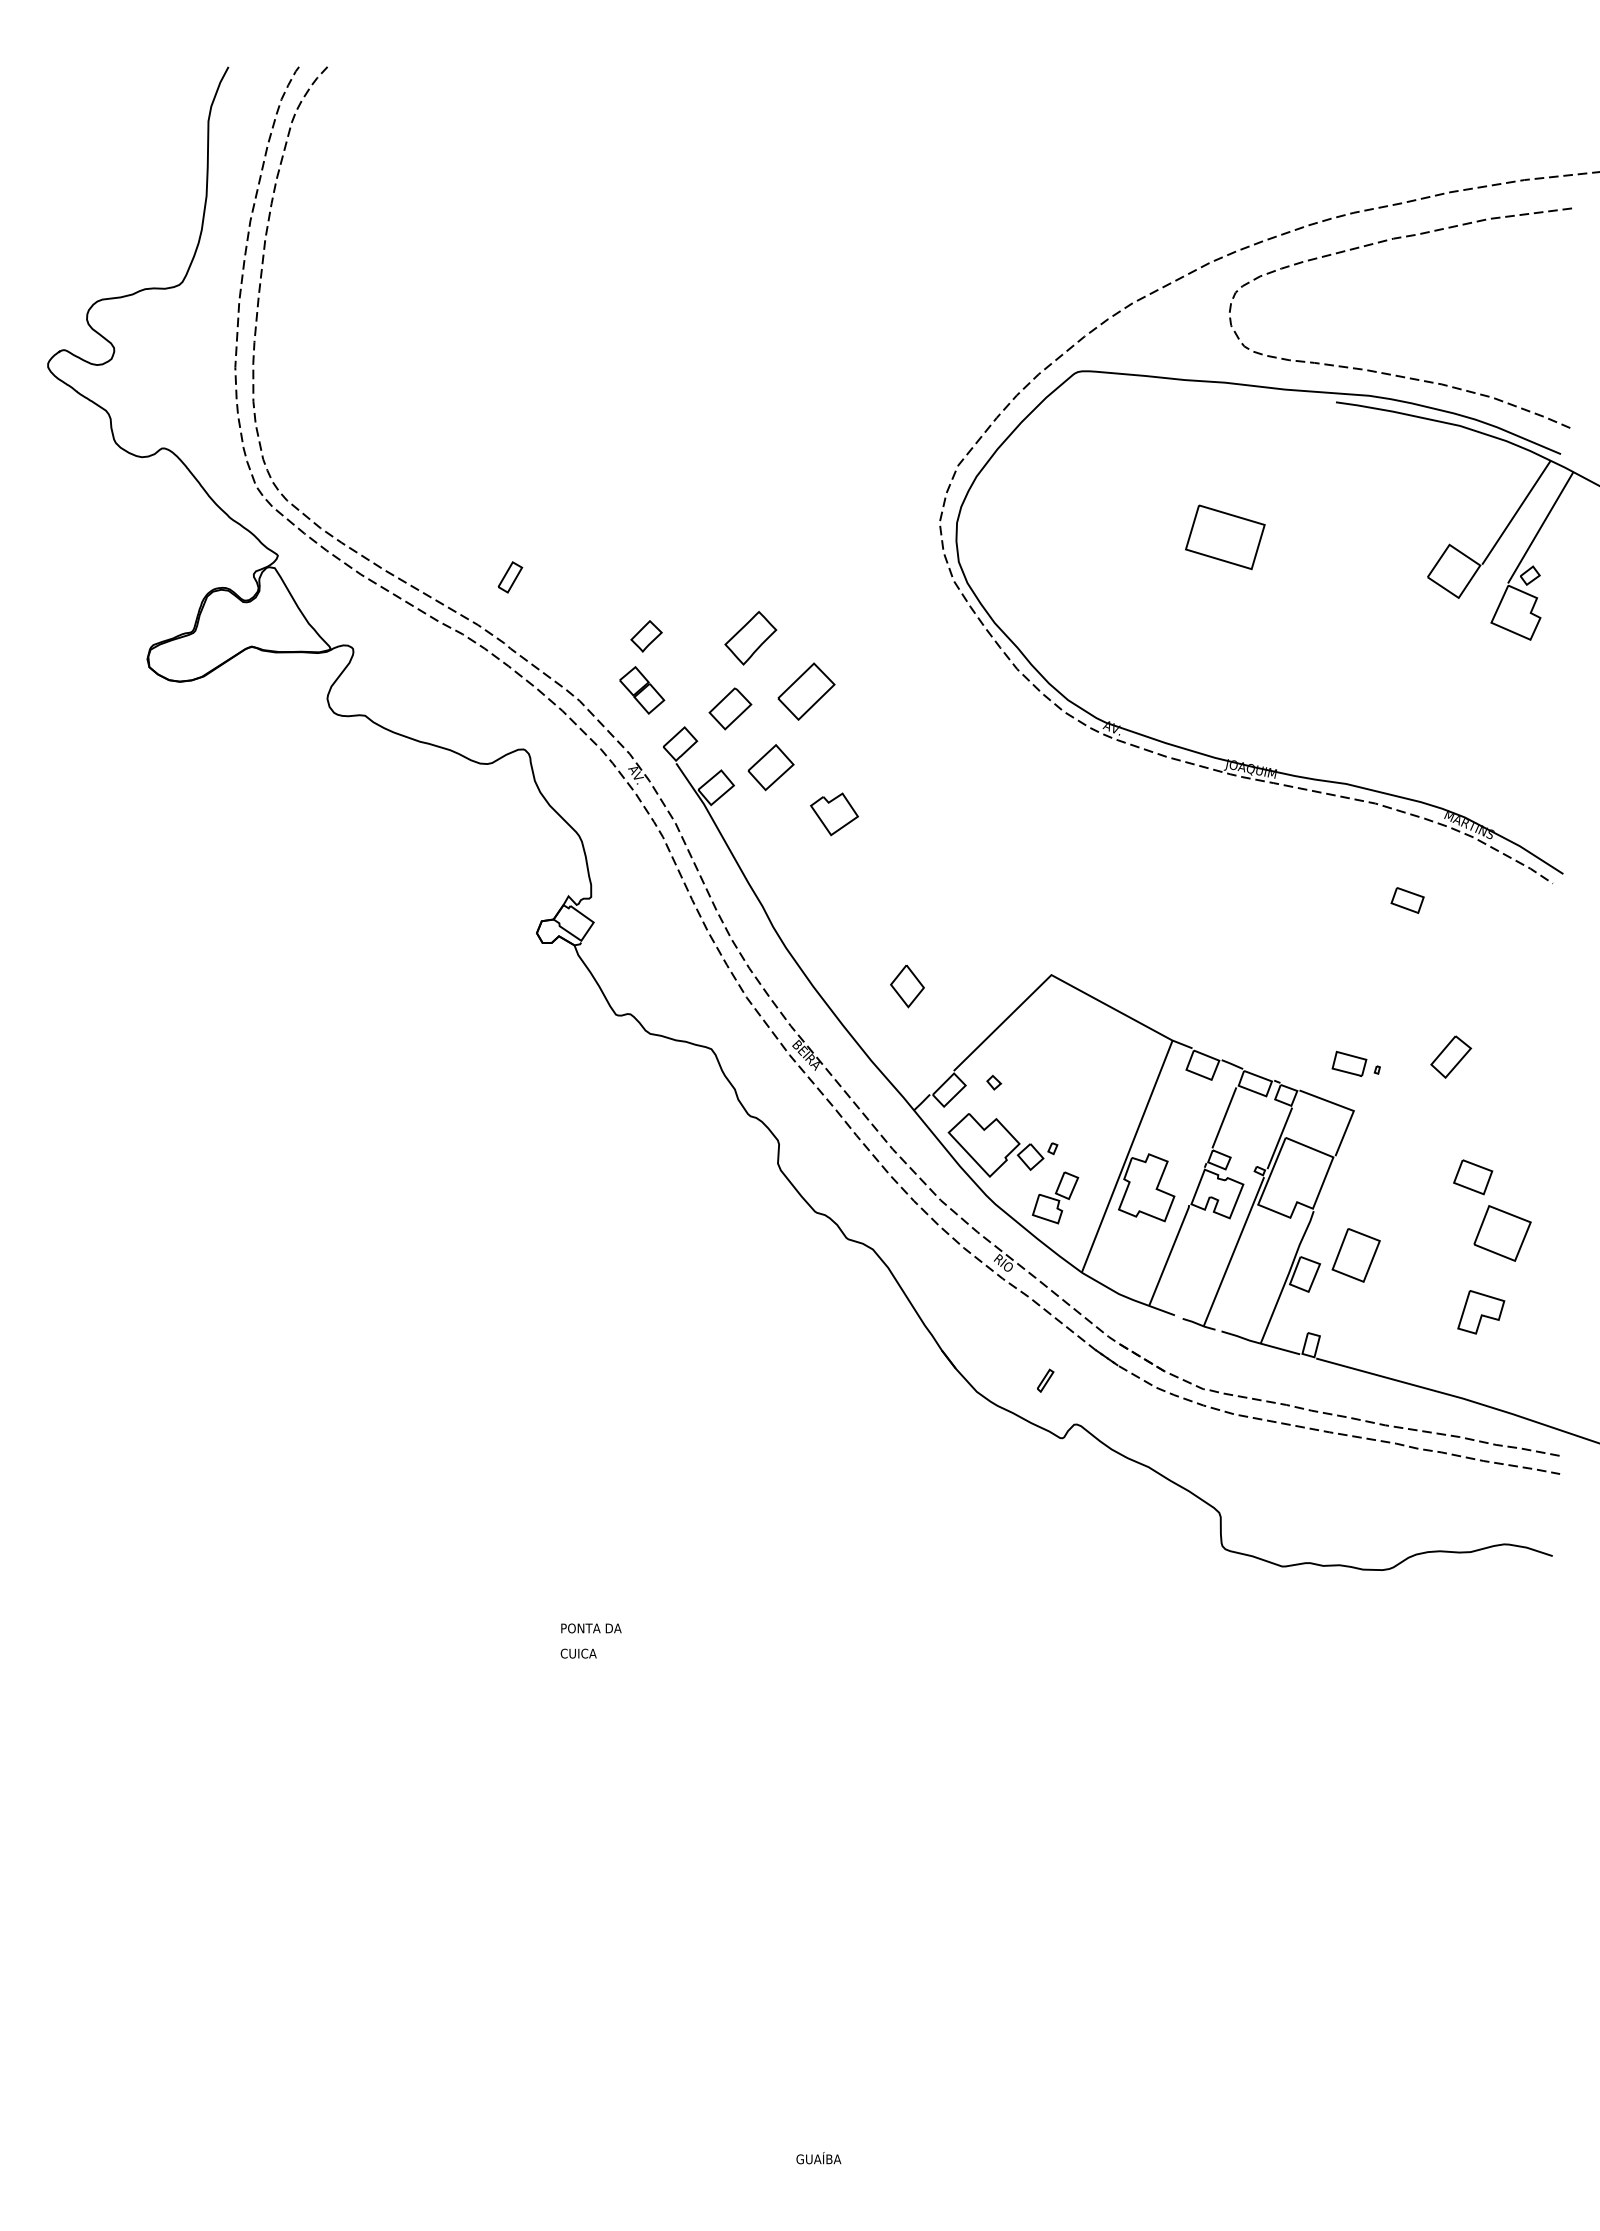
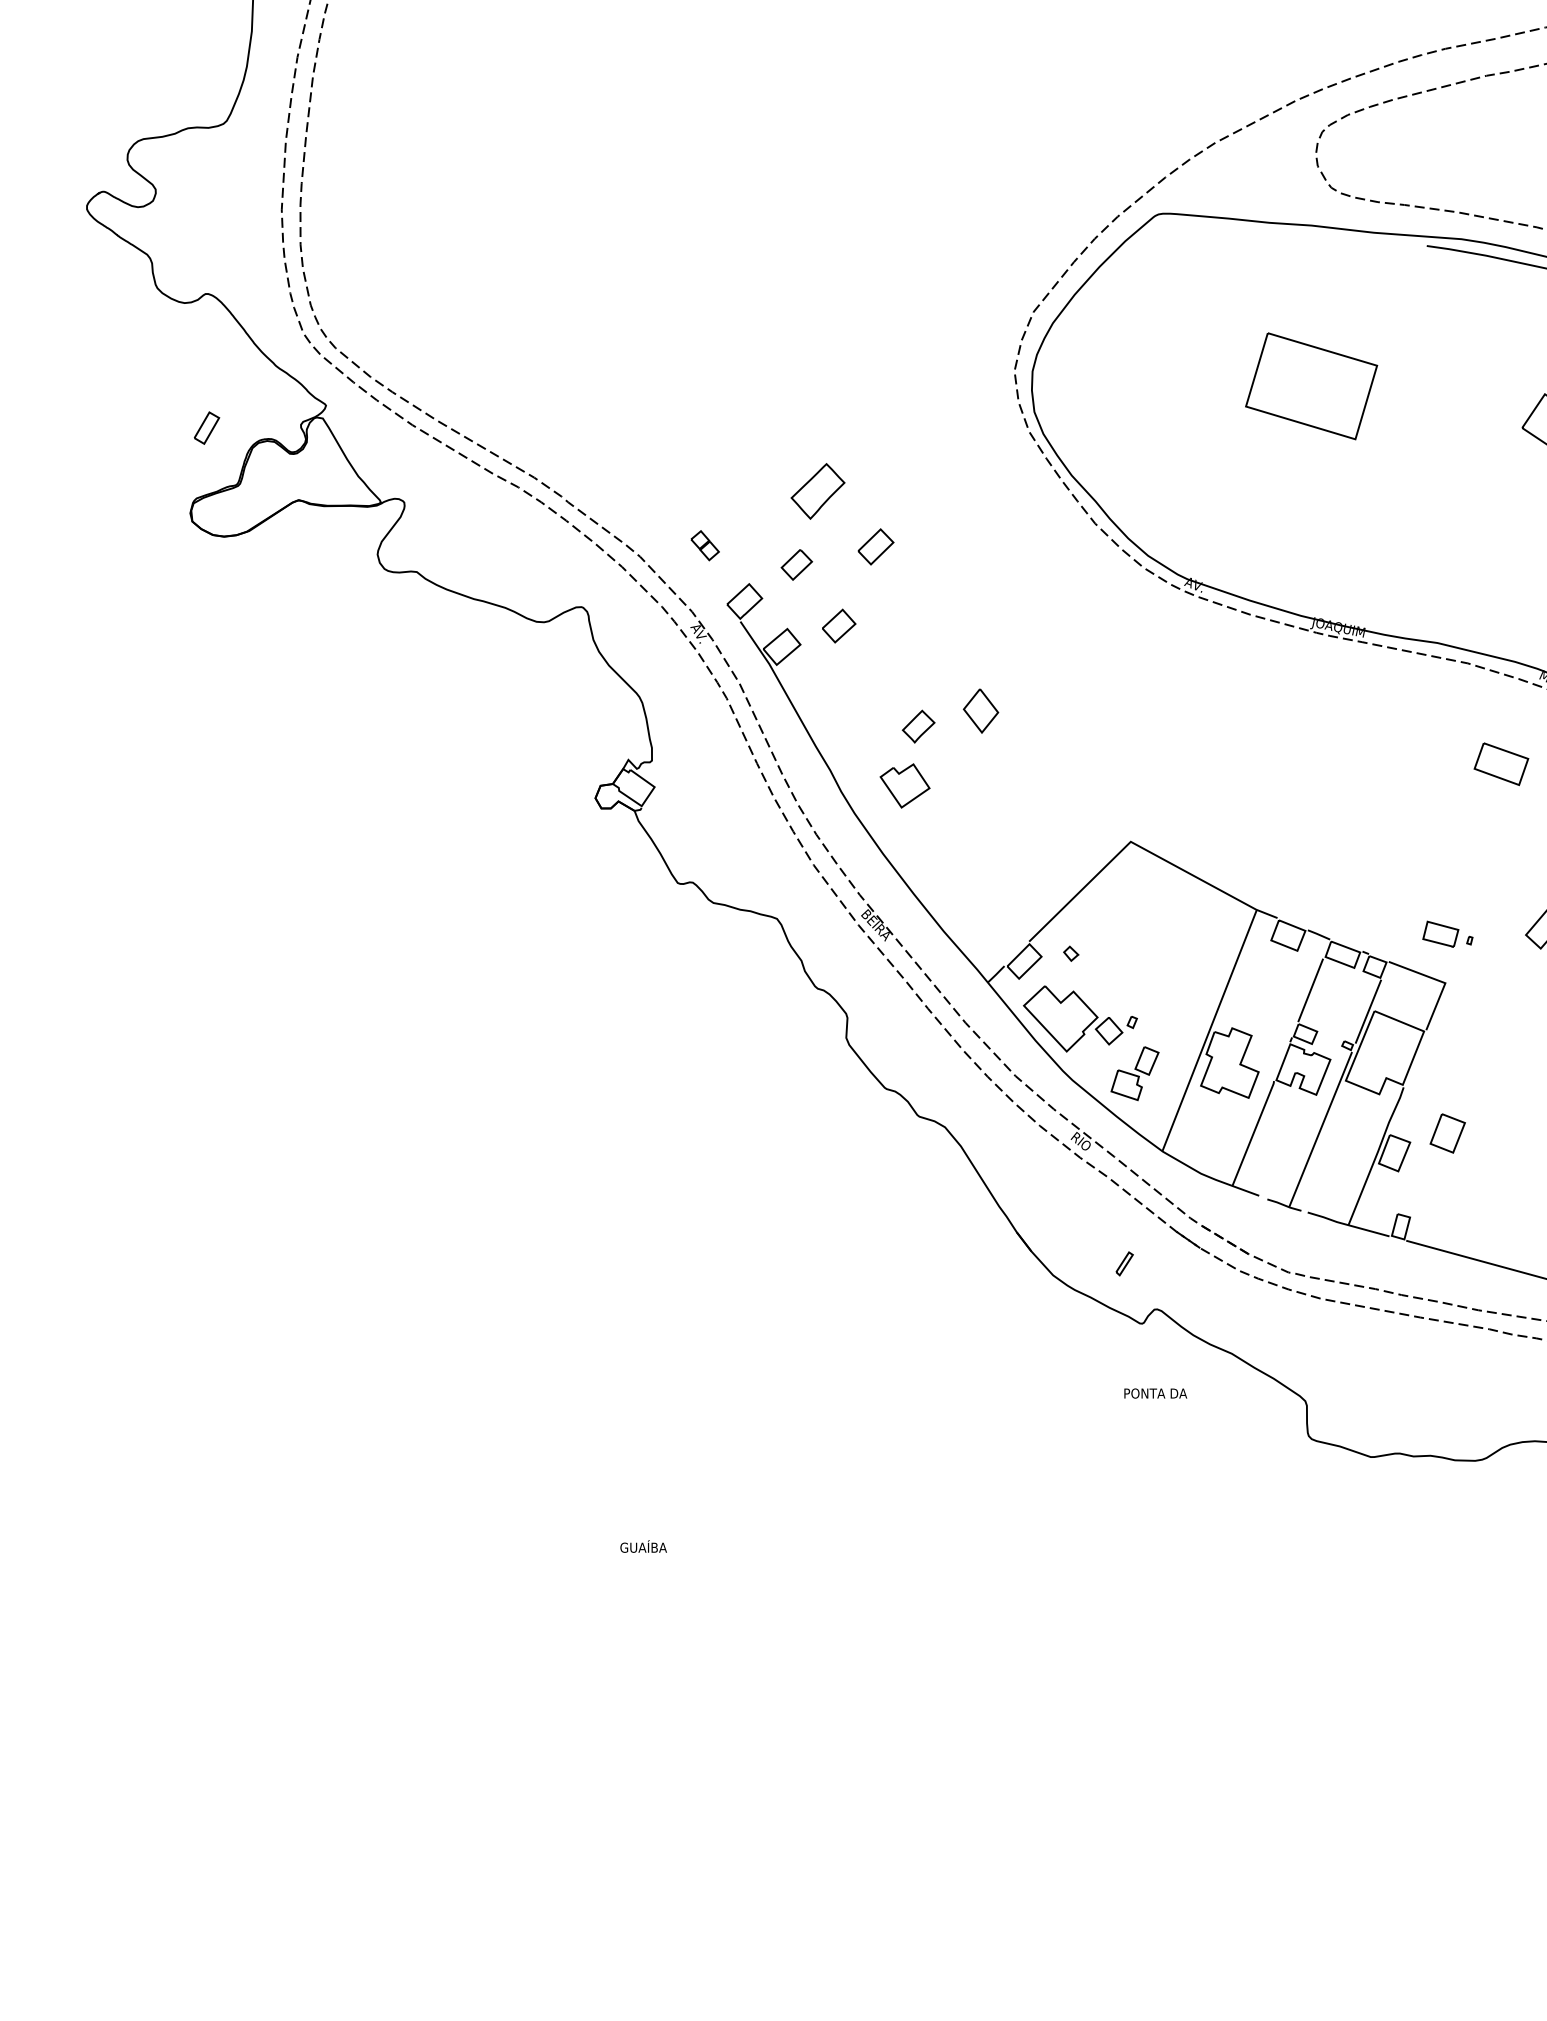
part: (1225, 537) -> (1311, 386), size x1.6
part: (510, 577) -> (207, 428), moved
part: (646, 636) -> (918, 726), moved
part: (642, 690) -> (705, 545), size x0.6
part: (806, 691) -> (875, 546), size x0.6
part: (730, 708) -> (796, 564), size x0.7
part: (770, 767) -> (838, 625), size x0.7
part: (834, 814) -> (905, 786), moved
part: (1407, 900) -> (1501, 764), size x1.6
part: (907, 986) -> (981, 711), moved
part: (1355, 1255) -> (1447, 1133), size x0.7
text: (591, 1628) -> (1155, 1393), moved
text: (585, 1652) -> (646, 1546), CUICA -> GUAÍBA

